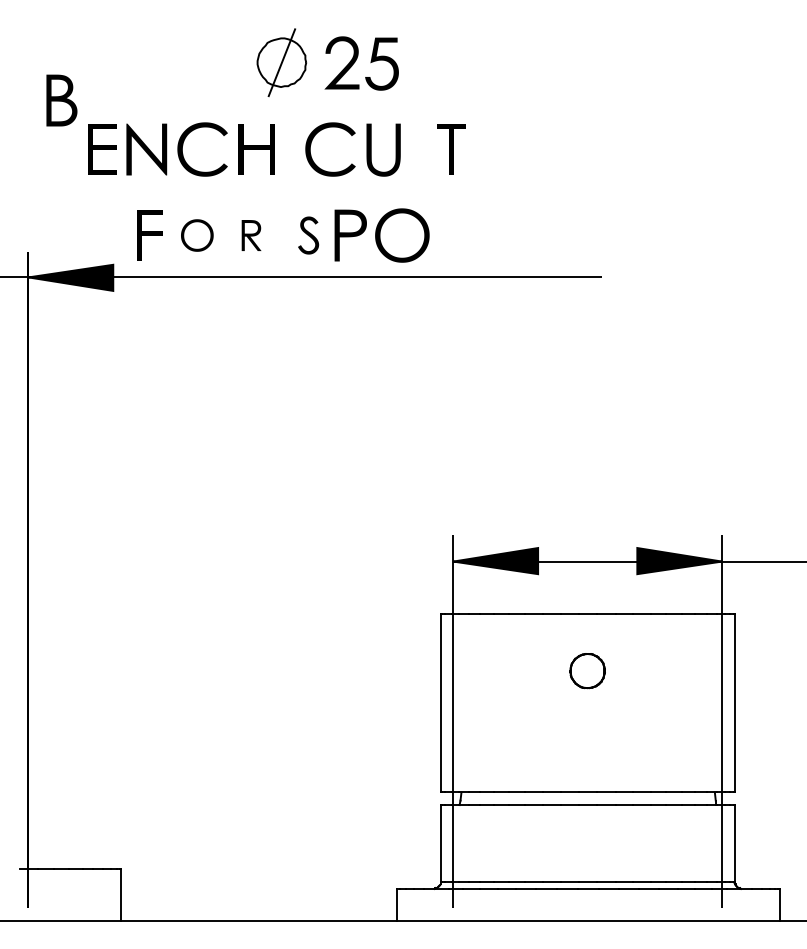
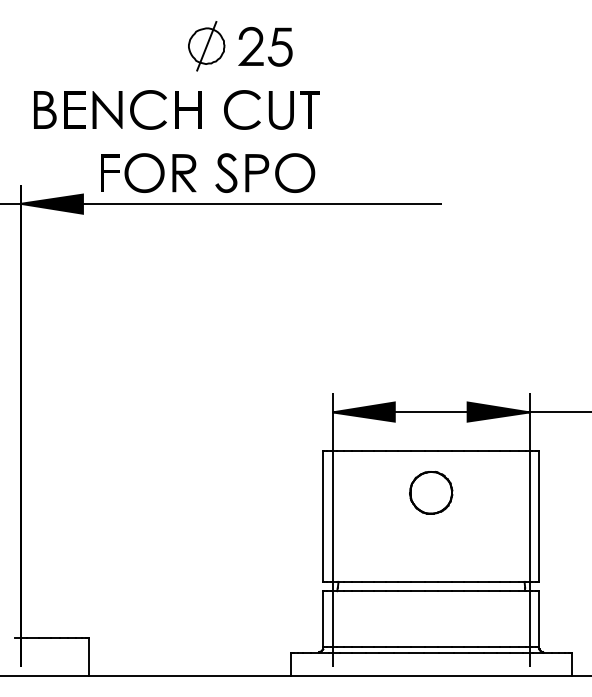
part: (61, 100) -> (44, 109), moved
part: (451, 149) -> (309, 109), moved
part: (197, 235) -> (144, 173), size x1.67
part: (251, 235) -> (184, 173), size x1.67
part: (308, 235) -> (226, 173), size x1.43
part: (587, 670) -> (431, 492), size x1.67

